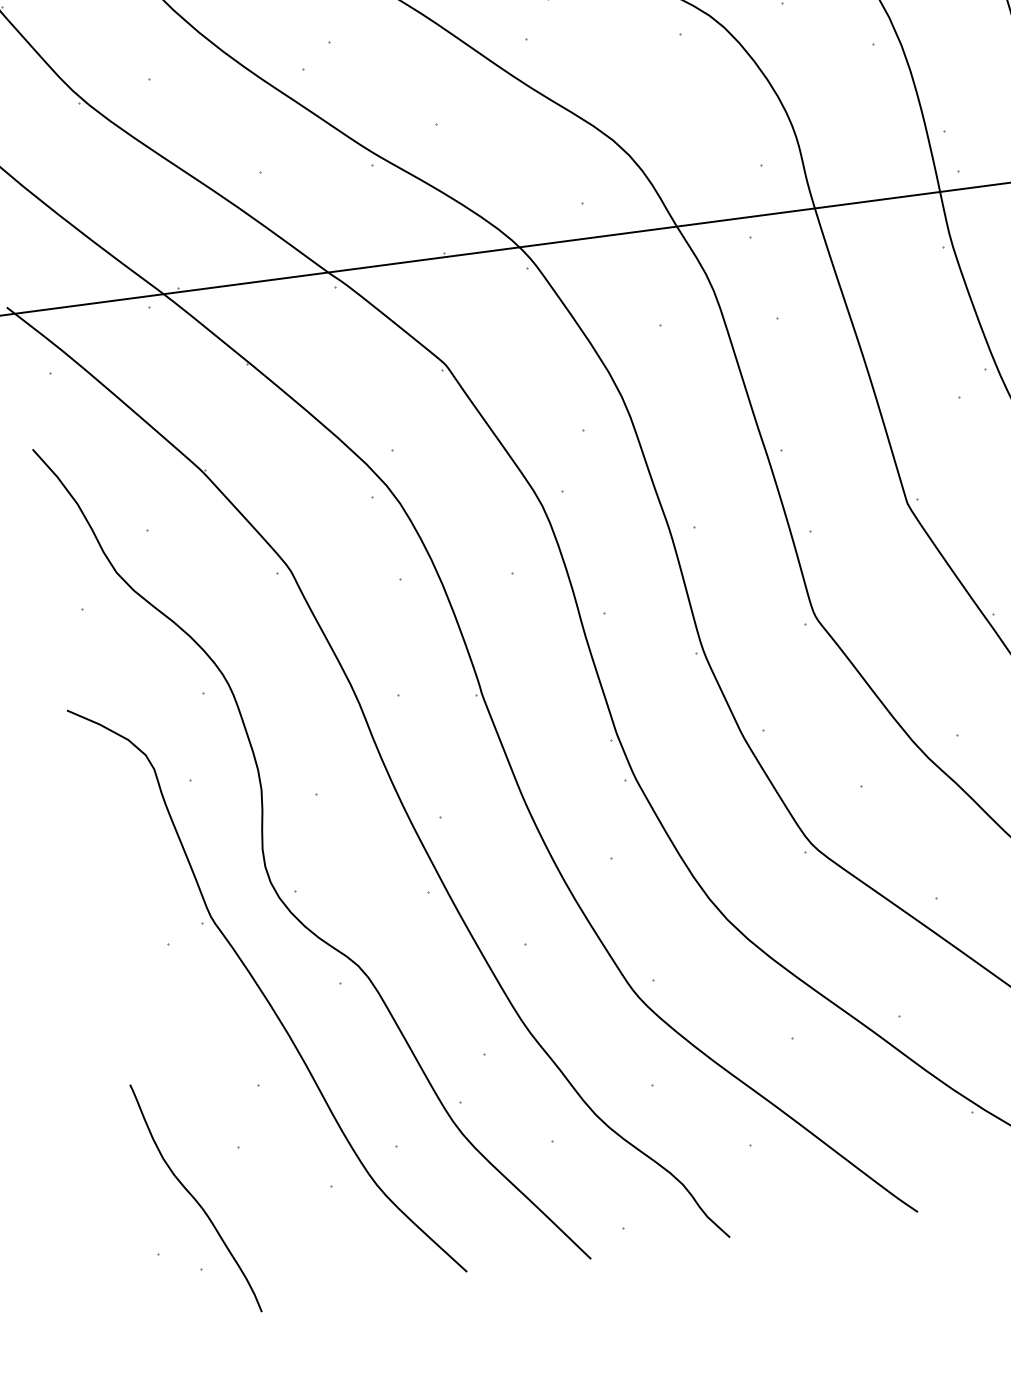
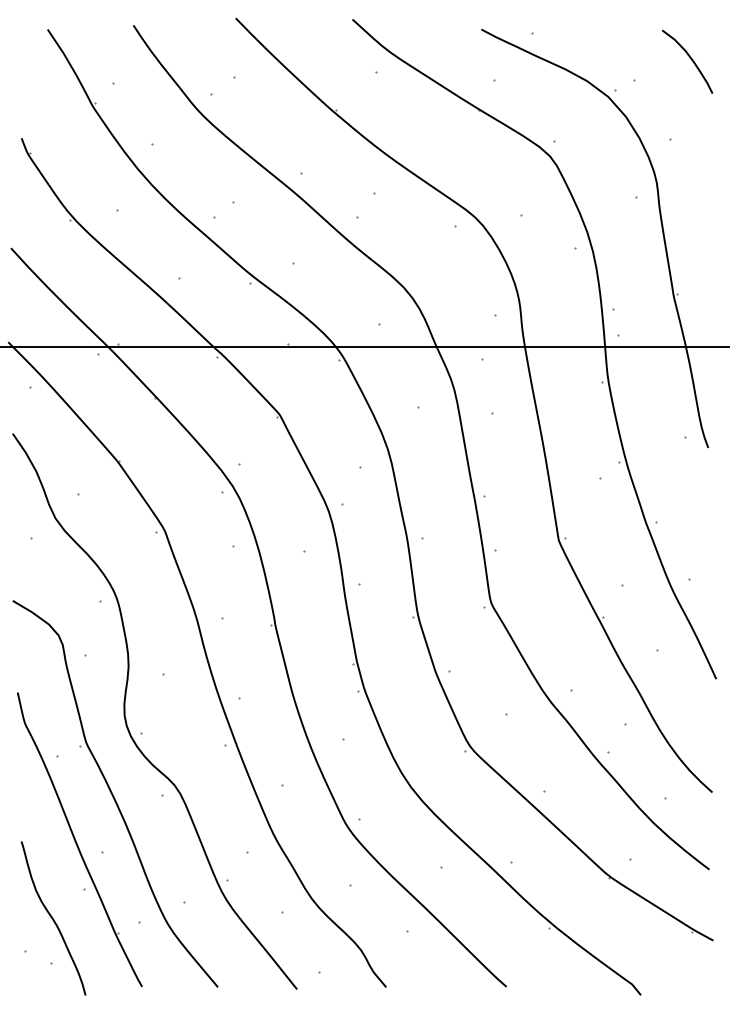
part: (220, 1069) -> (79, 839), added

